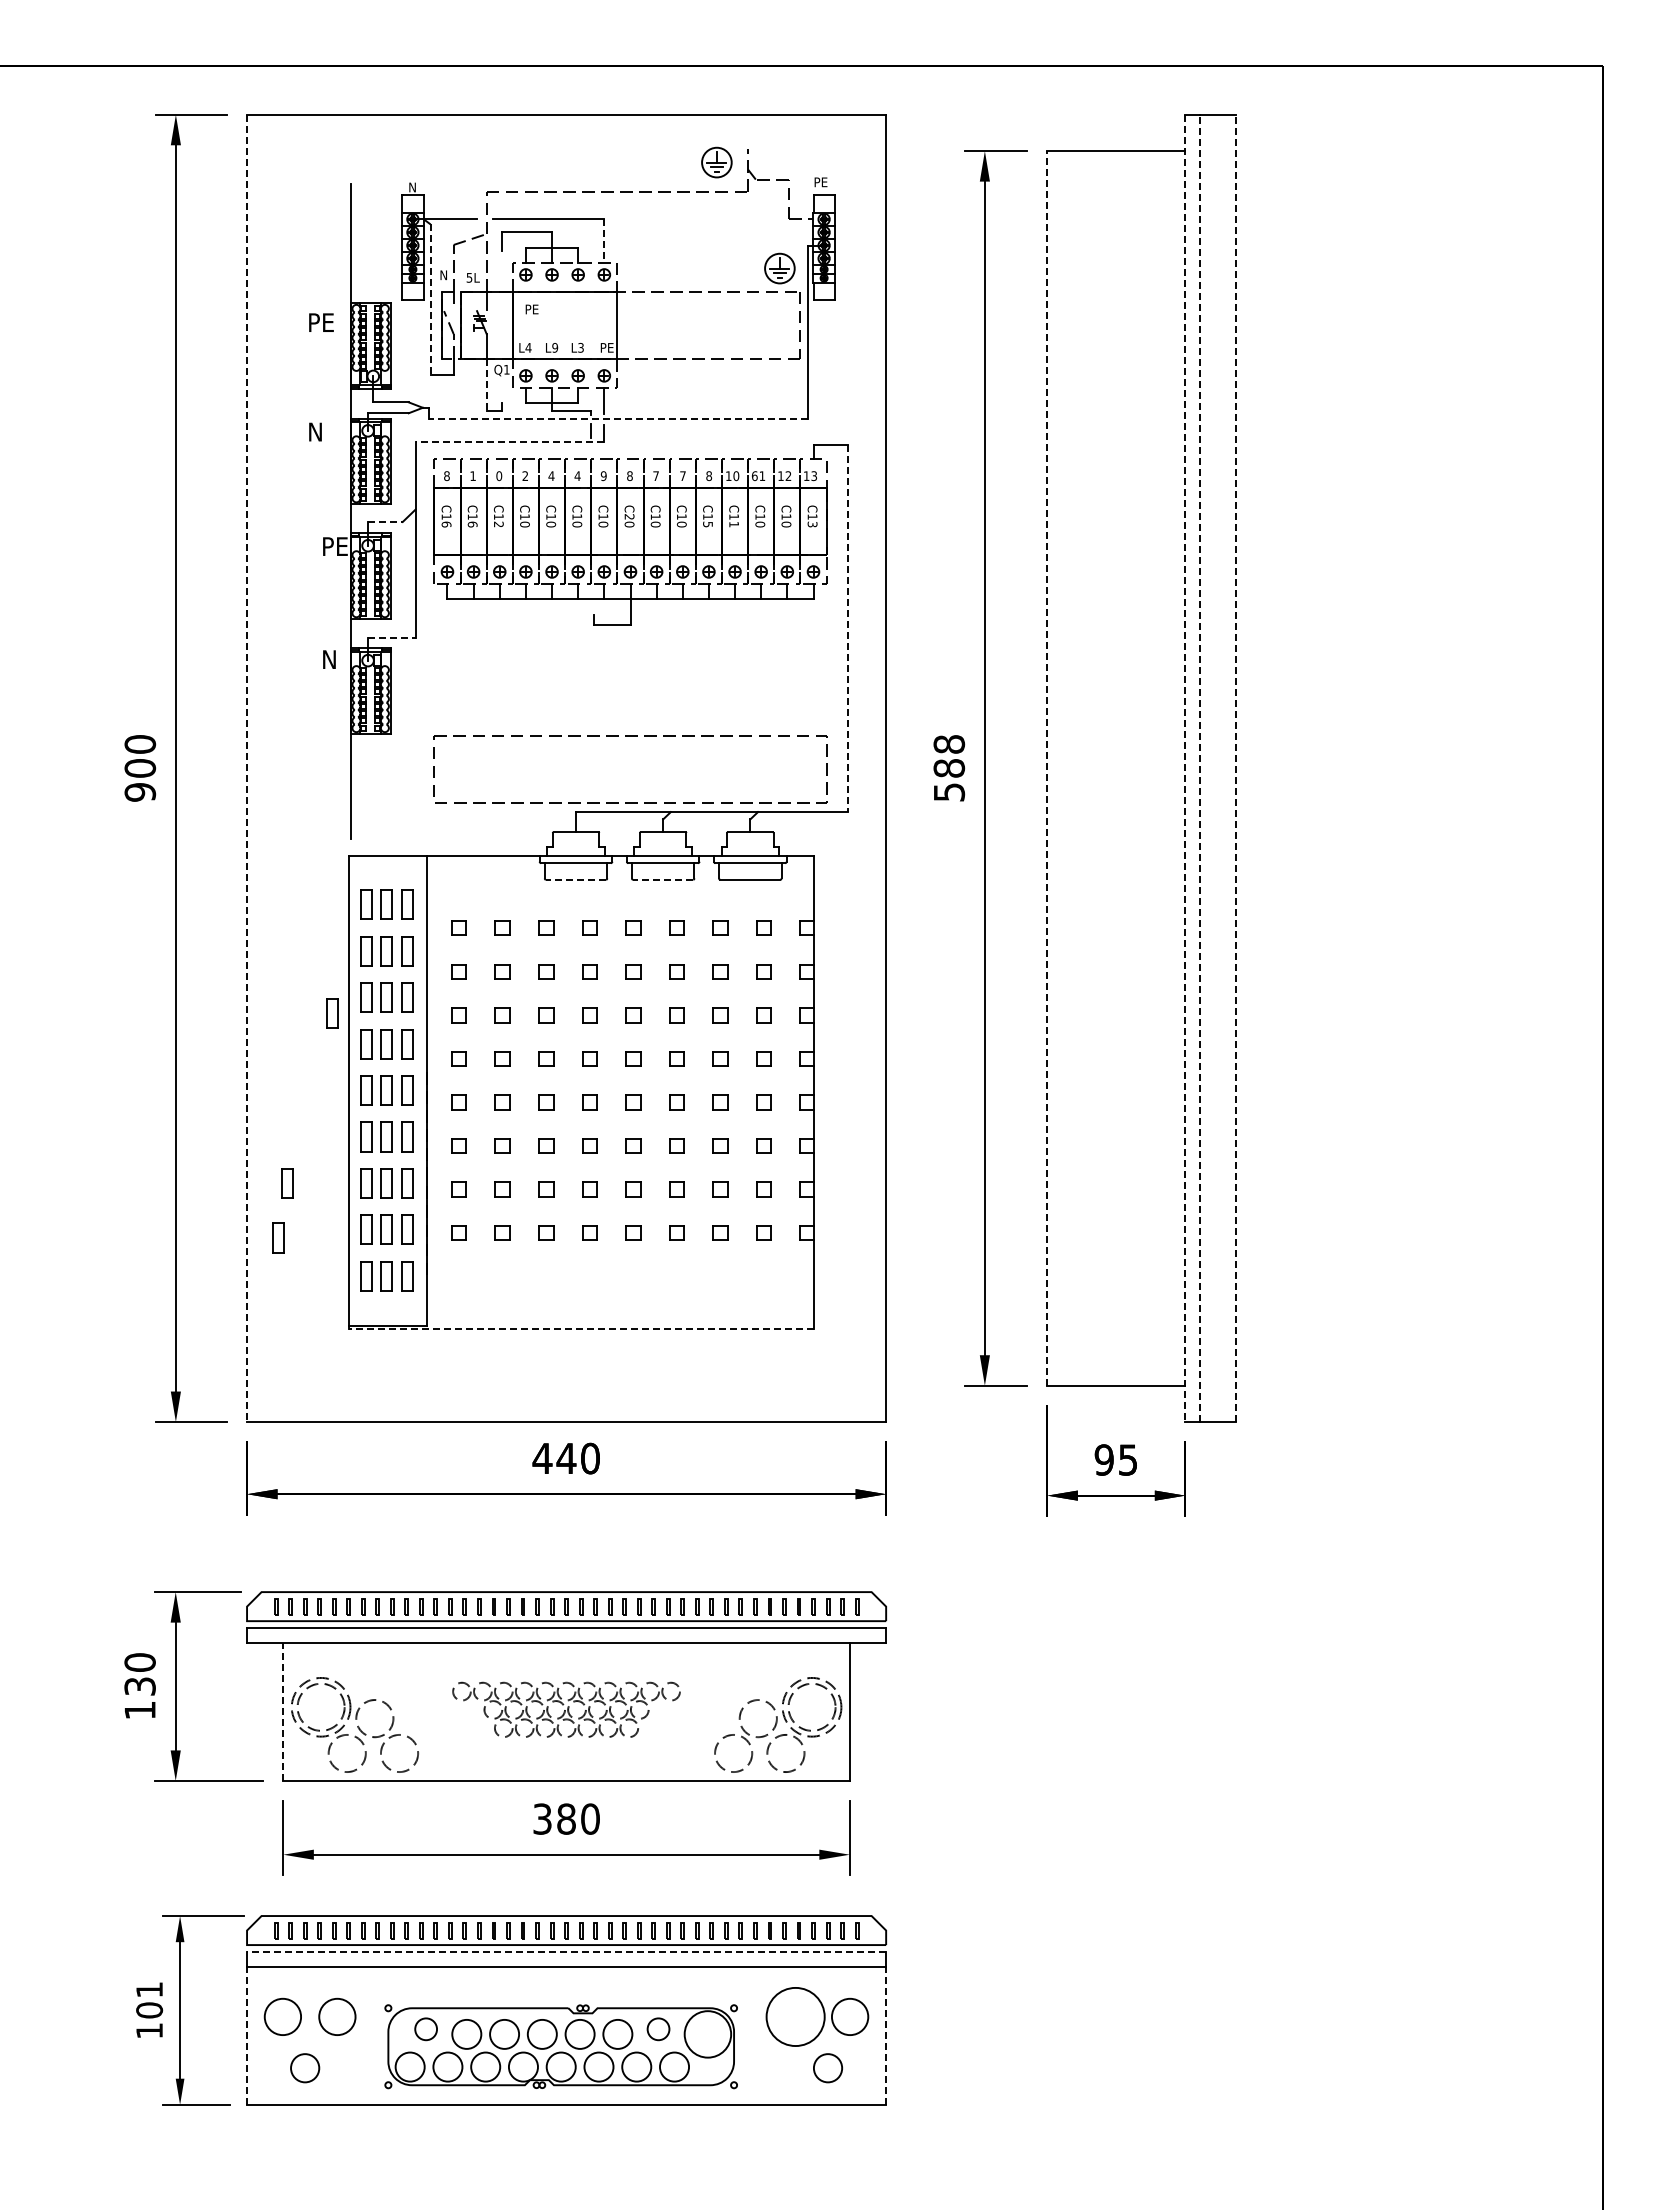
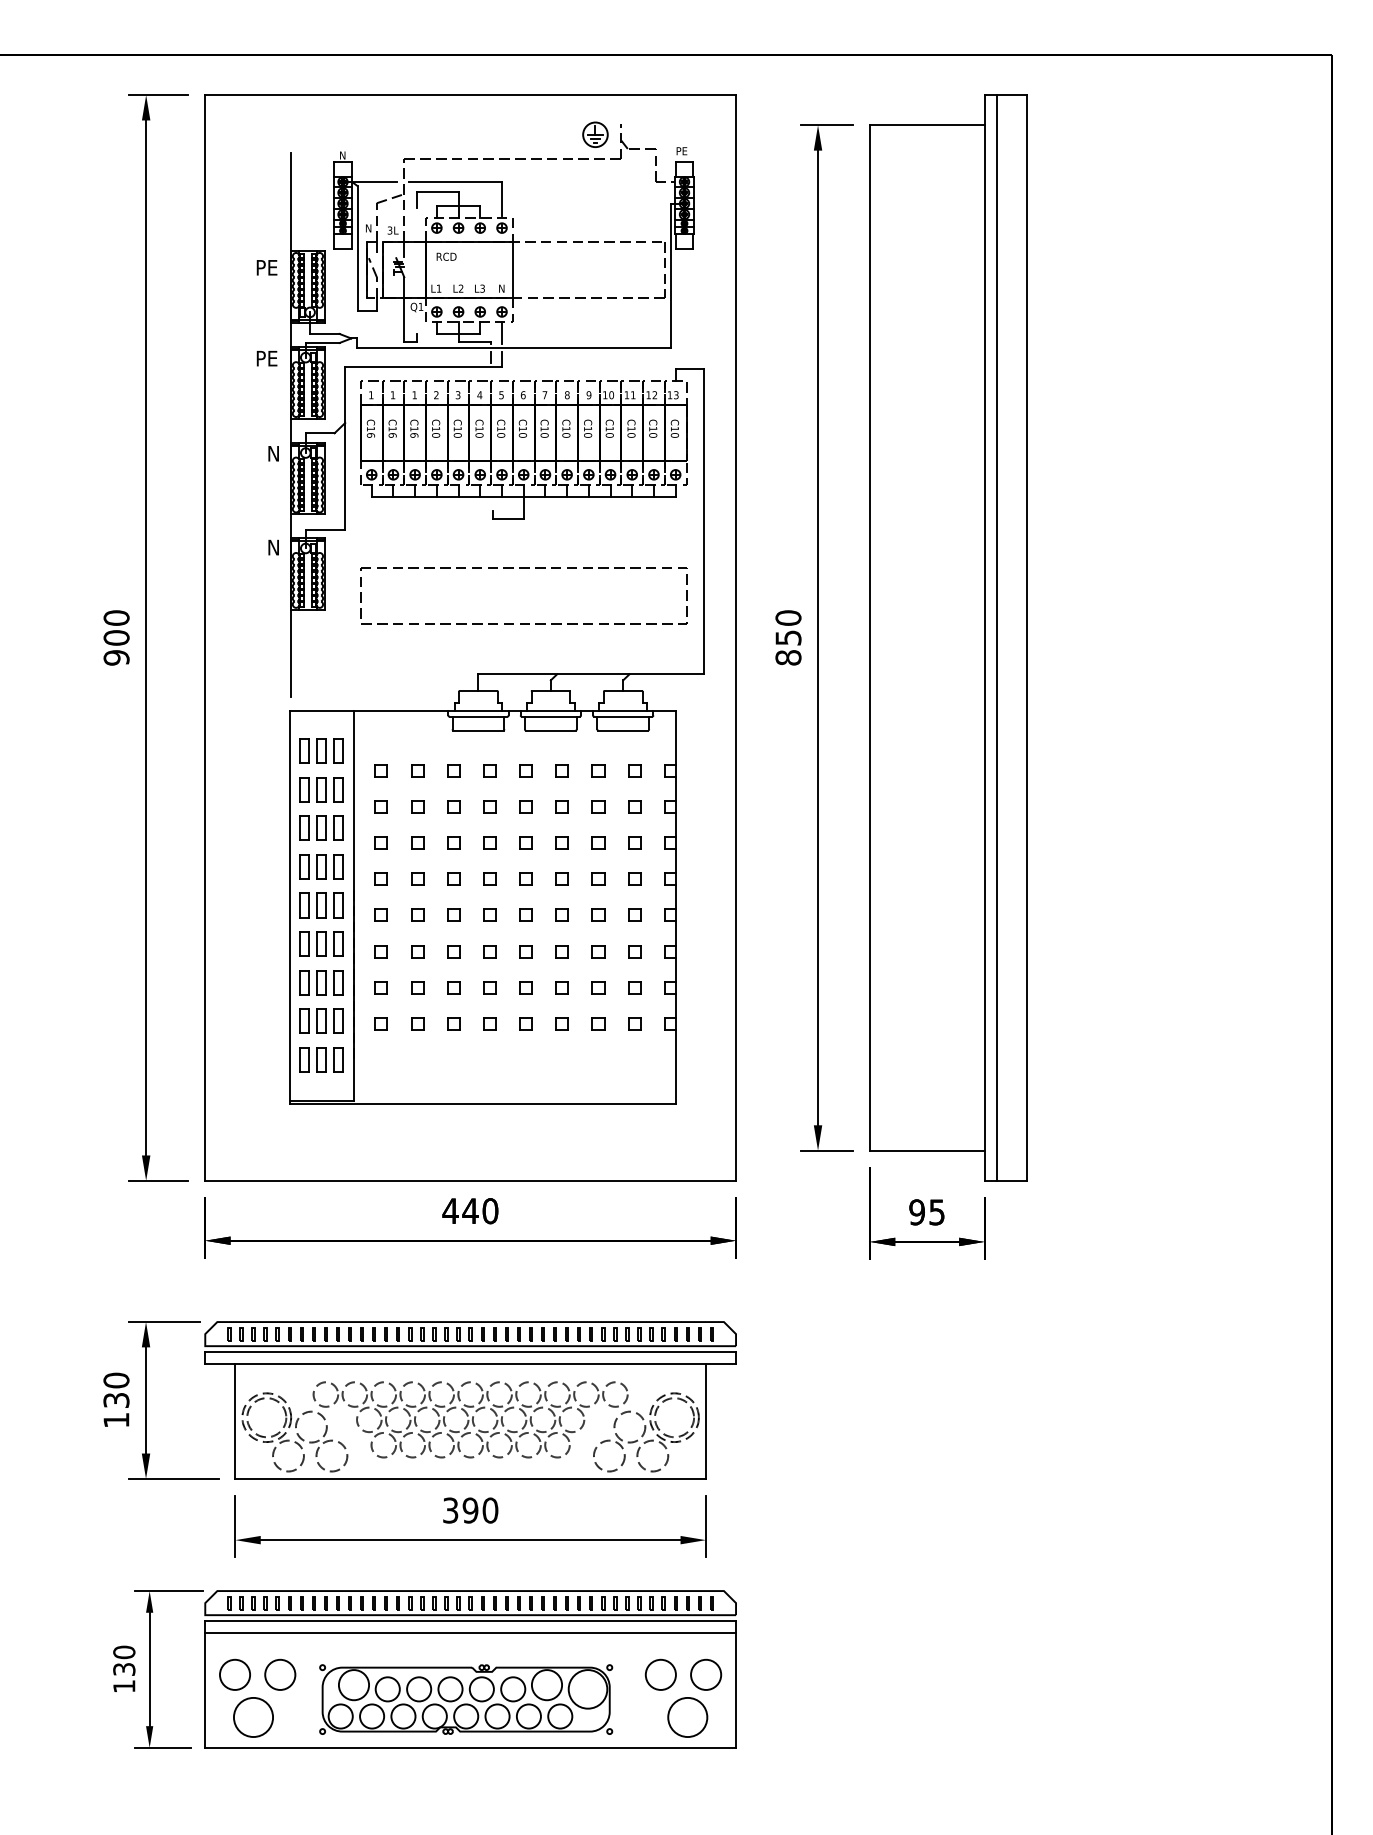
line: (604, 240) -> (502, 199), dashed -> solid
part: (779, 268) -> (647, 222), removed
text: (469, 276) -> (390, 229), 5L -> 3L
line: (430, 300) -> (357, 249), dashed -> solid
text: (538, 309) -> (447, 256), PE -> RCD
text: (528, 347) -> (439, 288), L4 -> L1
text: (555, 347) -> (461, 288), L9 -> L2
text: (607, 347) -> (504, 288), PE -> N
line: (486, 385) -> (404, 319), dashed -> solid
line: (617, 419) -> (512, 348), dashed -> solid
text: (322, 431) -> (267, 358), N -> PE
line: (509, 442) -> (423, 367), dashed -> solid
text: (603, 475) -> (501, 394), 9 -> 5
text: (629, 475) -> (522, 394), 8 -> 6
text: (709, 475) -> (589, 394), 8 -> 9
text: (446, 476) -> (370, 395), 8 -> 1
text: (499, 476) -> (414, 395), 0 -> 1
text: (551, 476) -> (458, 395), 4 -> 3
text: (682, 476) -> (566, 395), 7 -> 8
text: (754, 476) -> (626, 395), 61 -> 11
text: (629, 516) -> (522, 428), C20 -> C10
line: (385, 521) -> (320, 432), dashed -> solid
text: (498, 524) -> (414, 435), C12 -> C16
text: (707, 524) -> (587, 435), C15 -> C10
text: (734, 524) -> (610, 435), C11 -> C10
text: (812, 524) -> (674, 435), C13 -> C10
text: (336, 546) -> (279, 453), PE -> N
line: (847, 628) -> (703, 521), dashed -> solid
line: (391, 638) -> (325, 530), dashed -> solid
part: (630, 736) -> (523, 568), moved
line: (1047, 767) -> (870, 637), dashed -> solid
line: (247, 768) -> (205, 638), dashed -> solid
text: (949, 768) -> (788, 638), 588 -> 850
line: (1185, 768) -> (984, 638), dashed -> solid
line: (1199, 768) -> (996, 638), dashed -> solid
line: (1236, 768) -> (1027, 638), dashed -> solid
line: (575, 879) -> (478, 730), dashed -> solid
line: (662, 879) -> (550, 730), dashed -> solid
part: (332, 1013) -> (276, 841), removed
part: (287, 1183) -> (238, 982), removed
part: (278, 1237) -> (231, 1027), removed
line: (580, 1329) -> (482, 1103), dashed -> solid
part: (566, 1709) -> (470, 1419), size x1.67
line: (283, 1711) -> (235, 1421), dashed -> solid
text: (566, 1818) -> (470, 1510), 380 -> 390
line: (566, 1952) -> (470, 1621), dashed -> solid
text: (149, 1999) -> (124, 1660), 101 -> 130
circle: (795, 2016) -> (660, 1674), size x0.62
circle: (425, 2029) -> (353, 1685), size x1.67
circle: (658, 2029) -> (546, 1685), size x1.67
line: (247, 2035) -> (205, 1690), dashed -> solid
line: (886, 2035) -> (736, 1690), dashed -> solid
circle: (304, 2067) -> (252, 1716), size x1.67
circle: (827, 2067) -> (687, 1716), size x1.67

